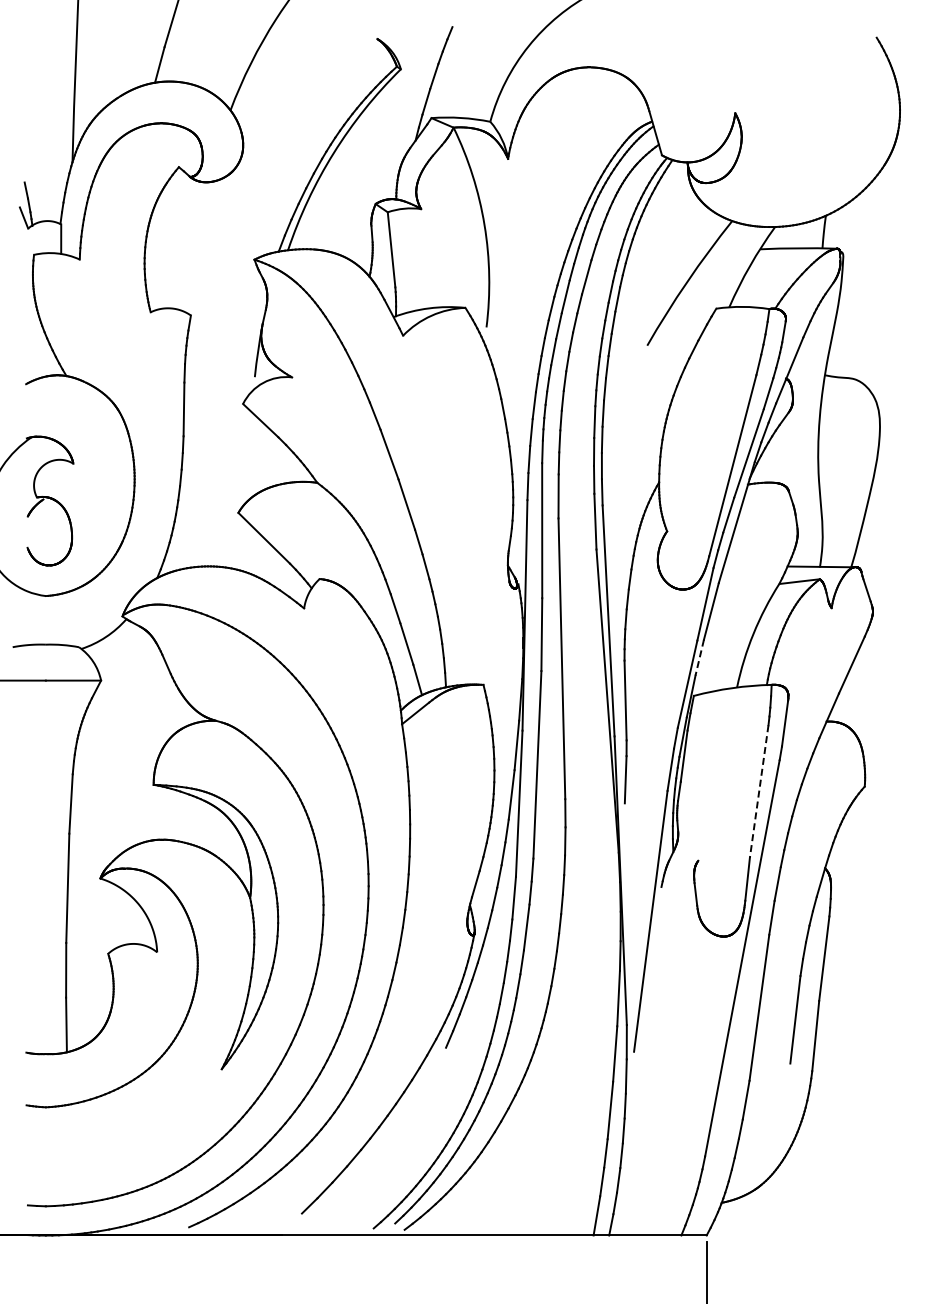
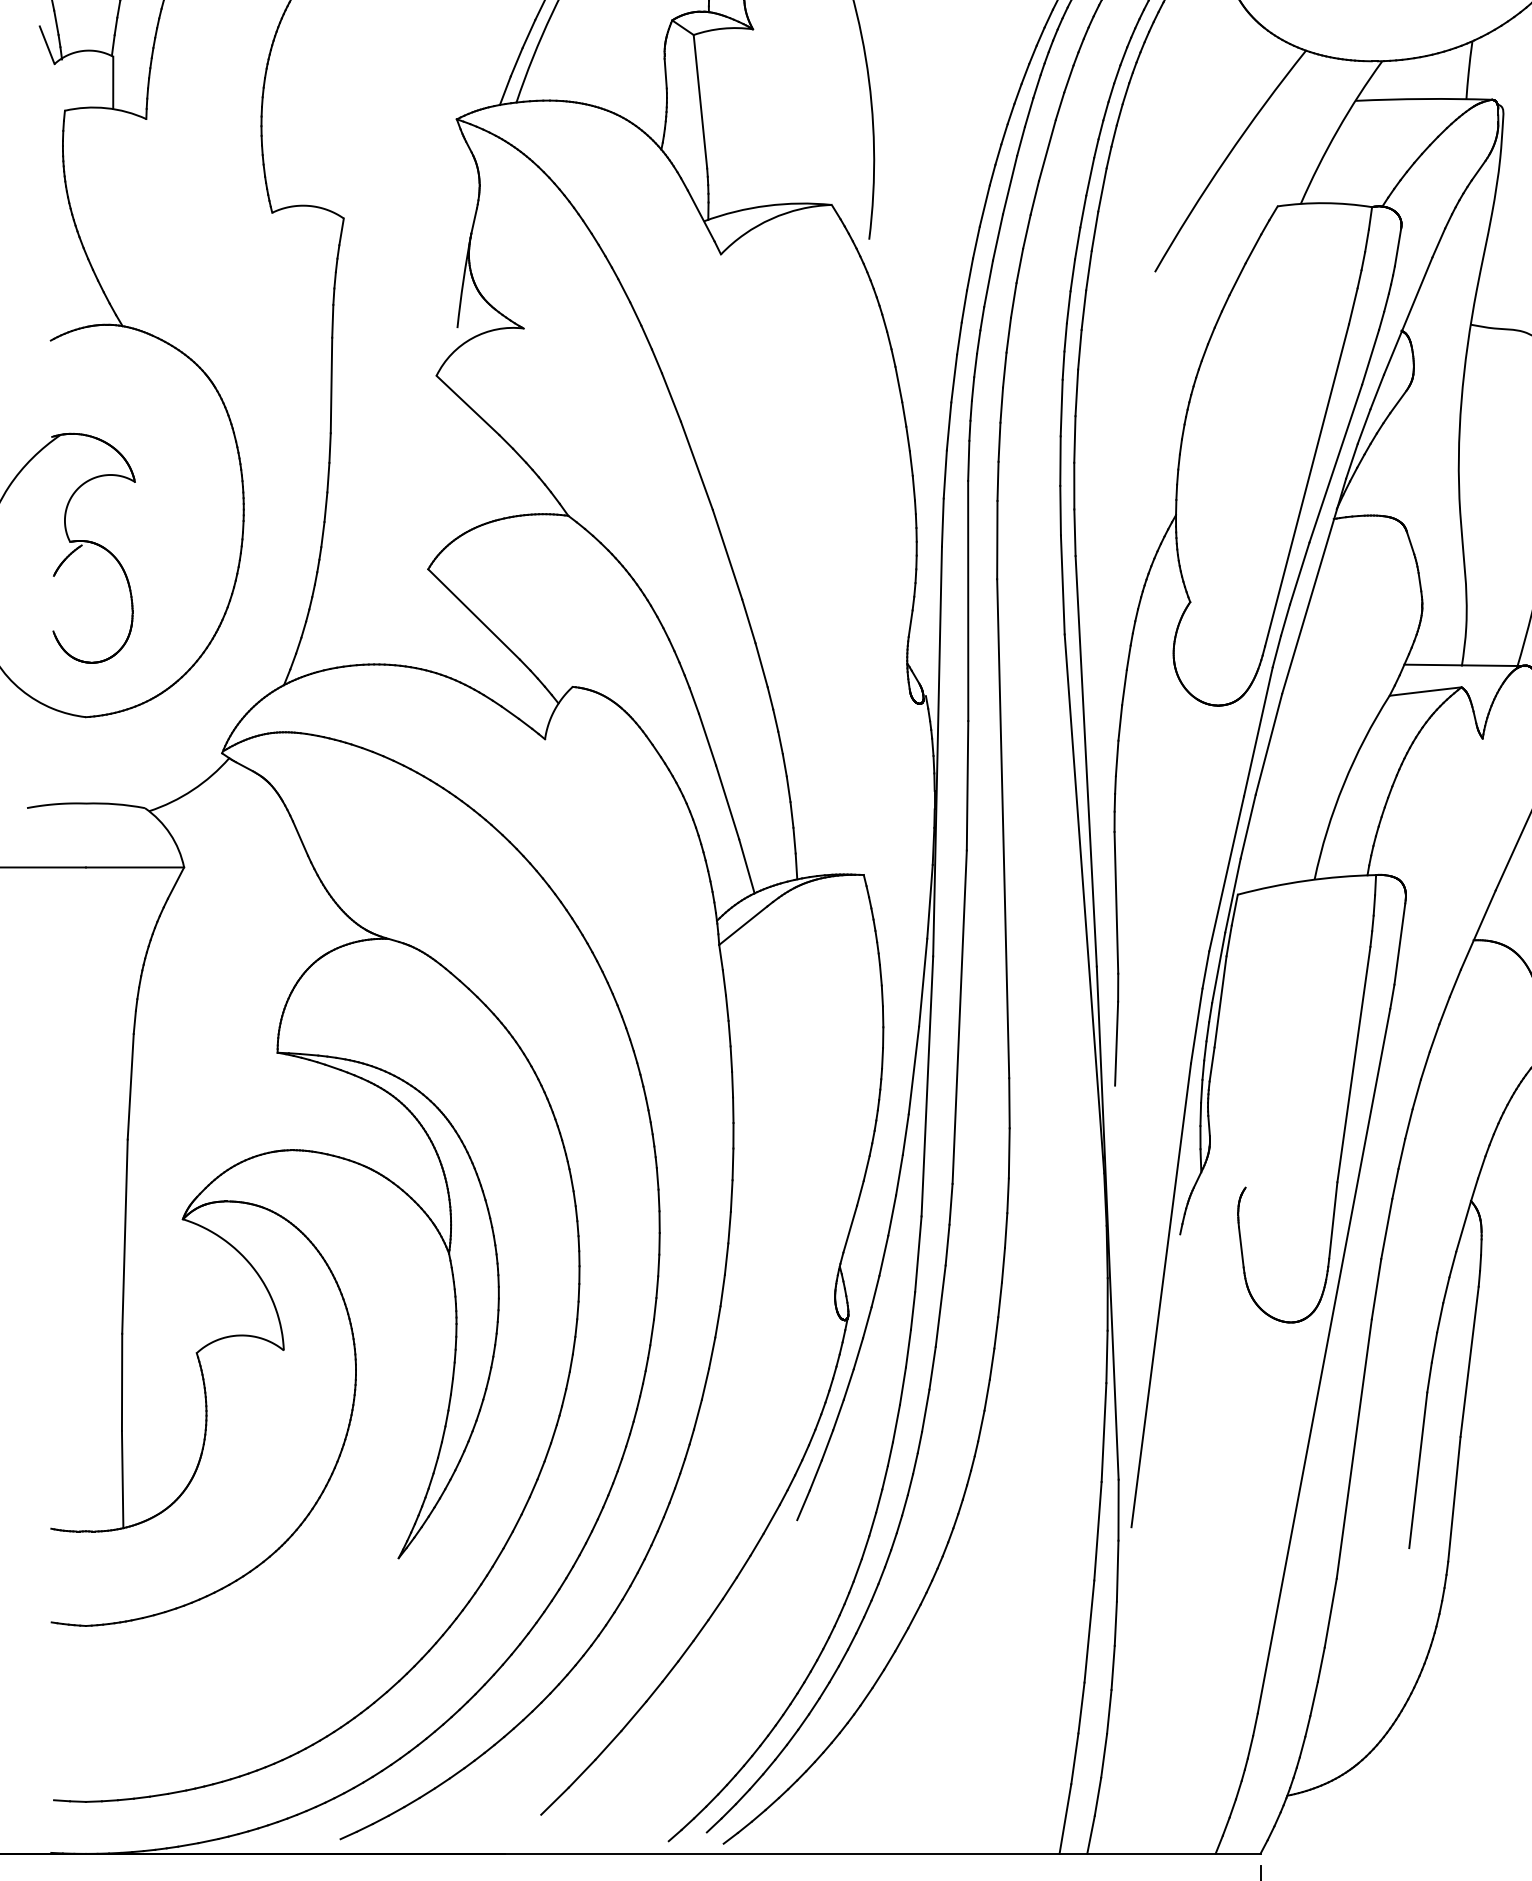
line: (699, 658) -> (1247, 828), dashed -> solid
line: (759, 791) -> (1354, 1064), dashed -> solid

